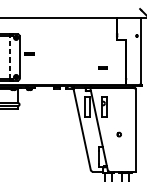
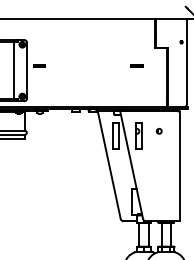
line: (9, 57) -> (13, 70), dashed -> solid
part: (102, 67) -> (136, 65), moved
part: (118, 134) -> (158, 131), moved

